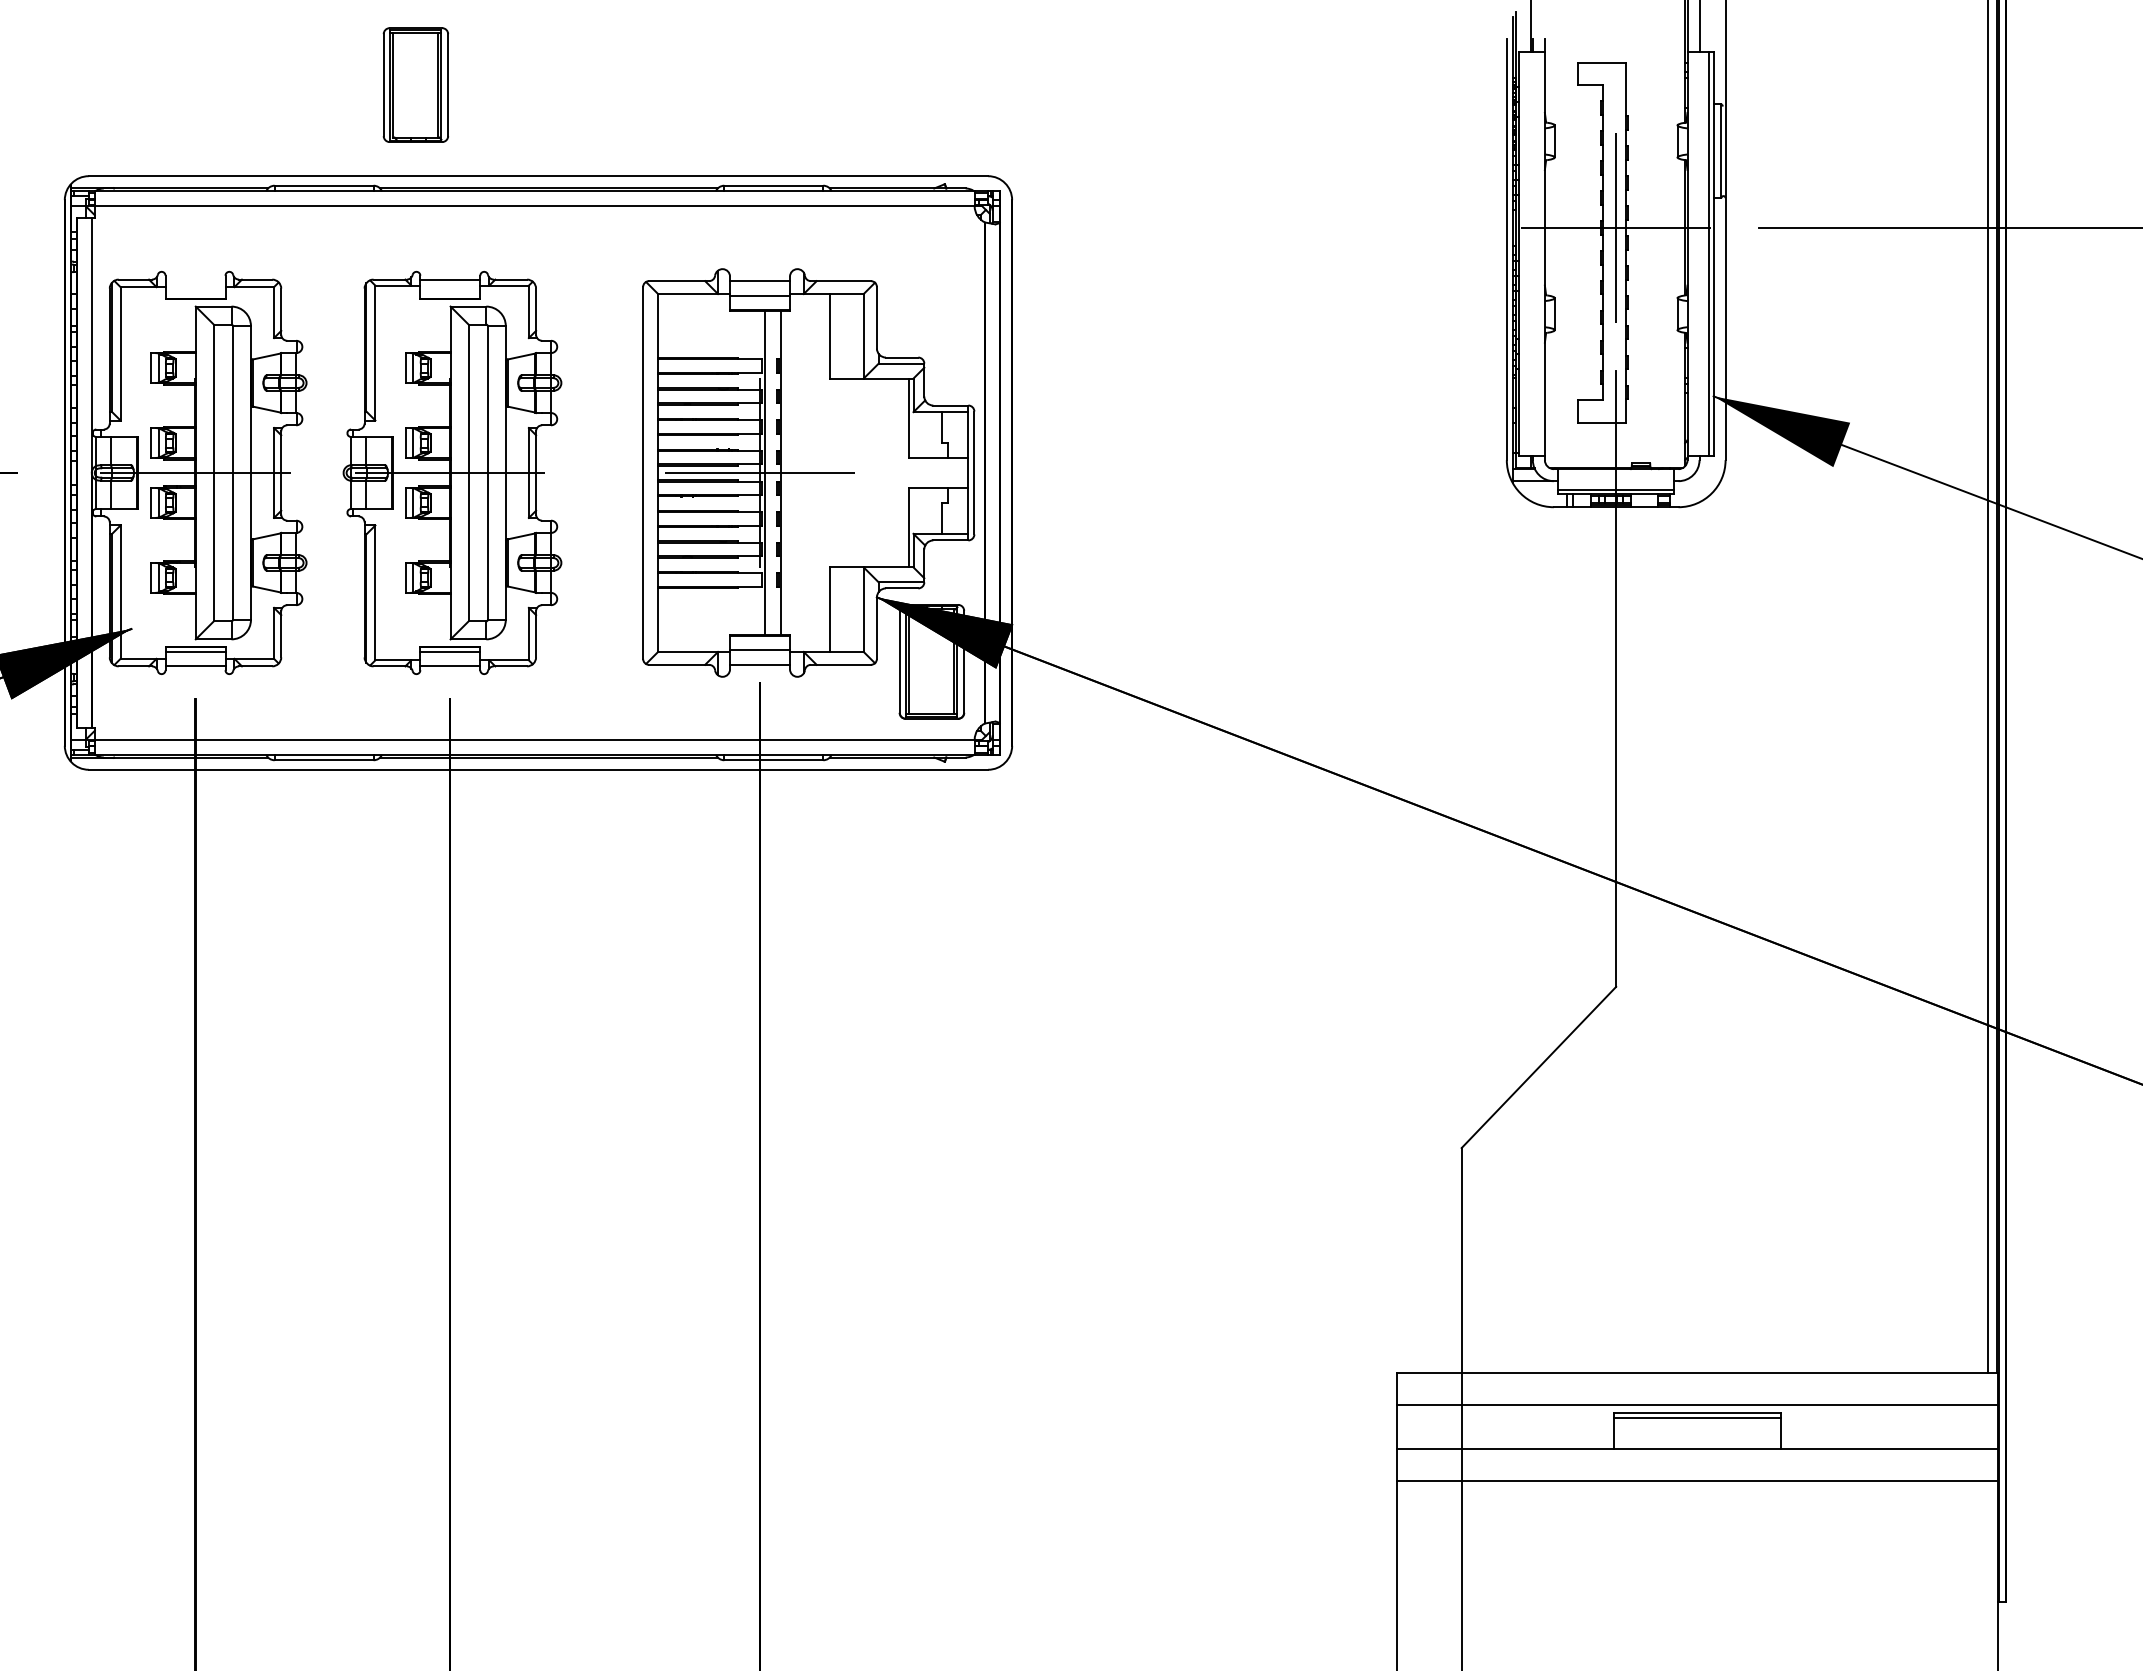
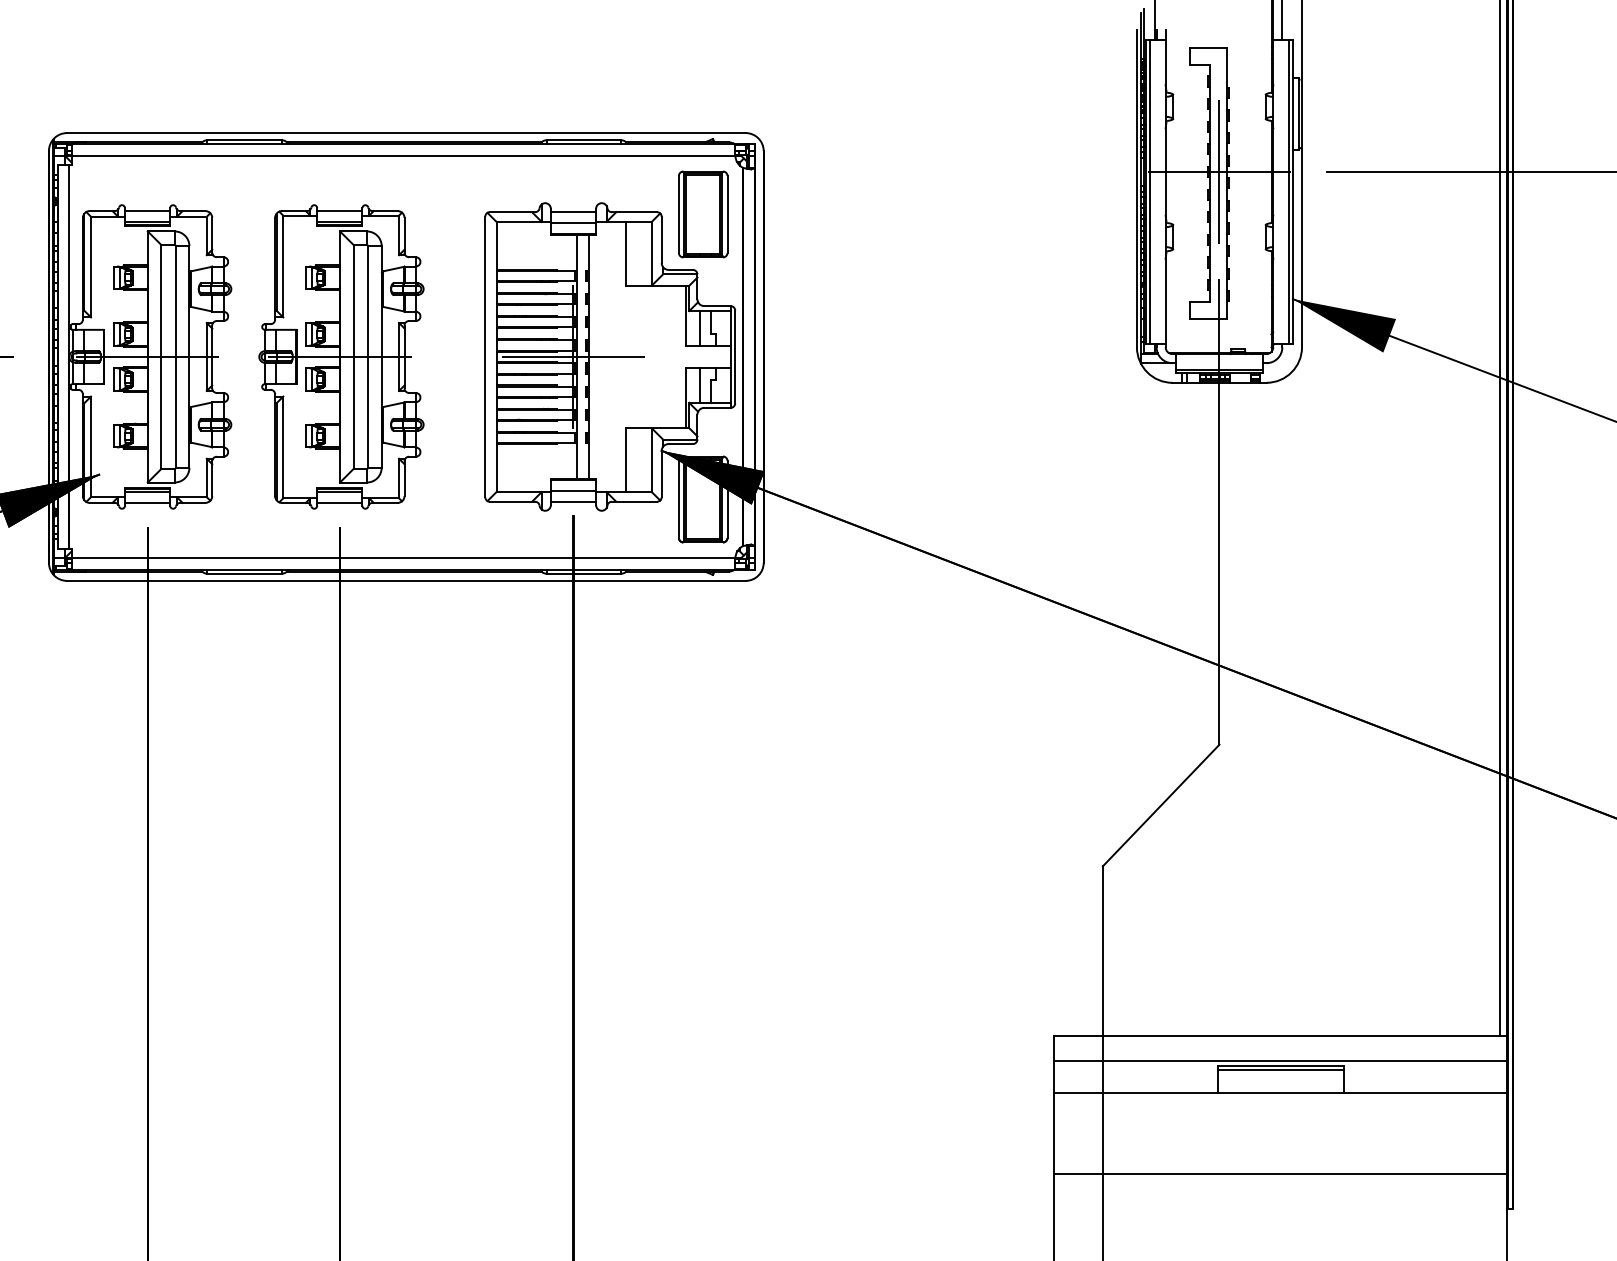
part: (415, 84) -> (702, 214), moved
line: (1523, 253) -> (1149, 191), added
line: (195, 279) -> (147, 210), added
line: (195, 294) -> (147, 222), added
line: (450, 294) -> (339, 222), added
line: (927, 435) -> (699, 328), added
line: (927, 510) -> (699, 385), added
line: (1697, 1481) -> (1280, 1173), moved

